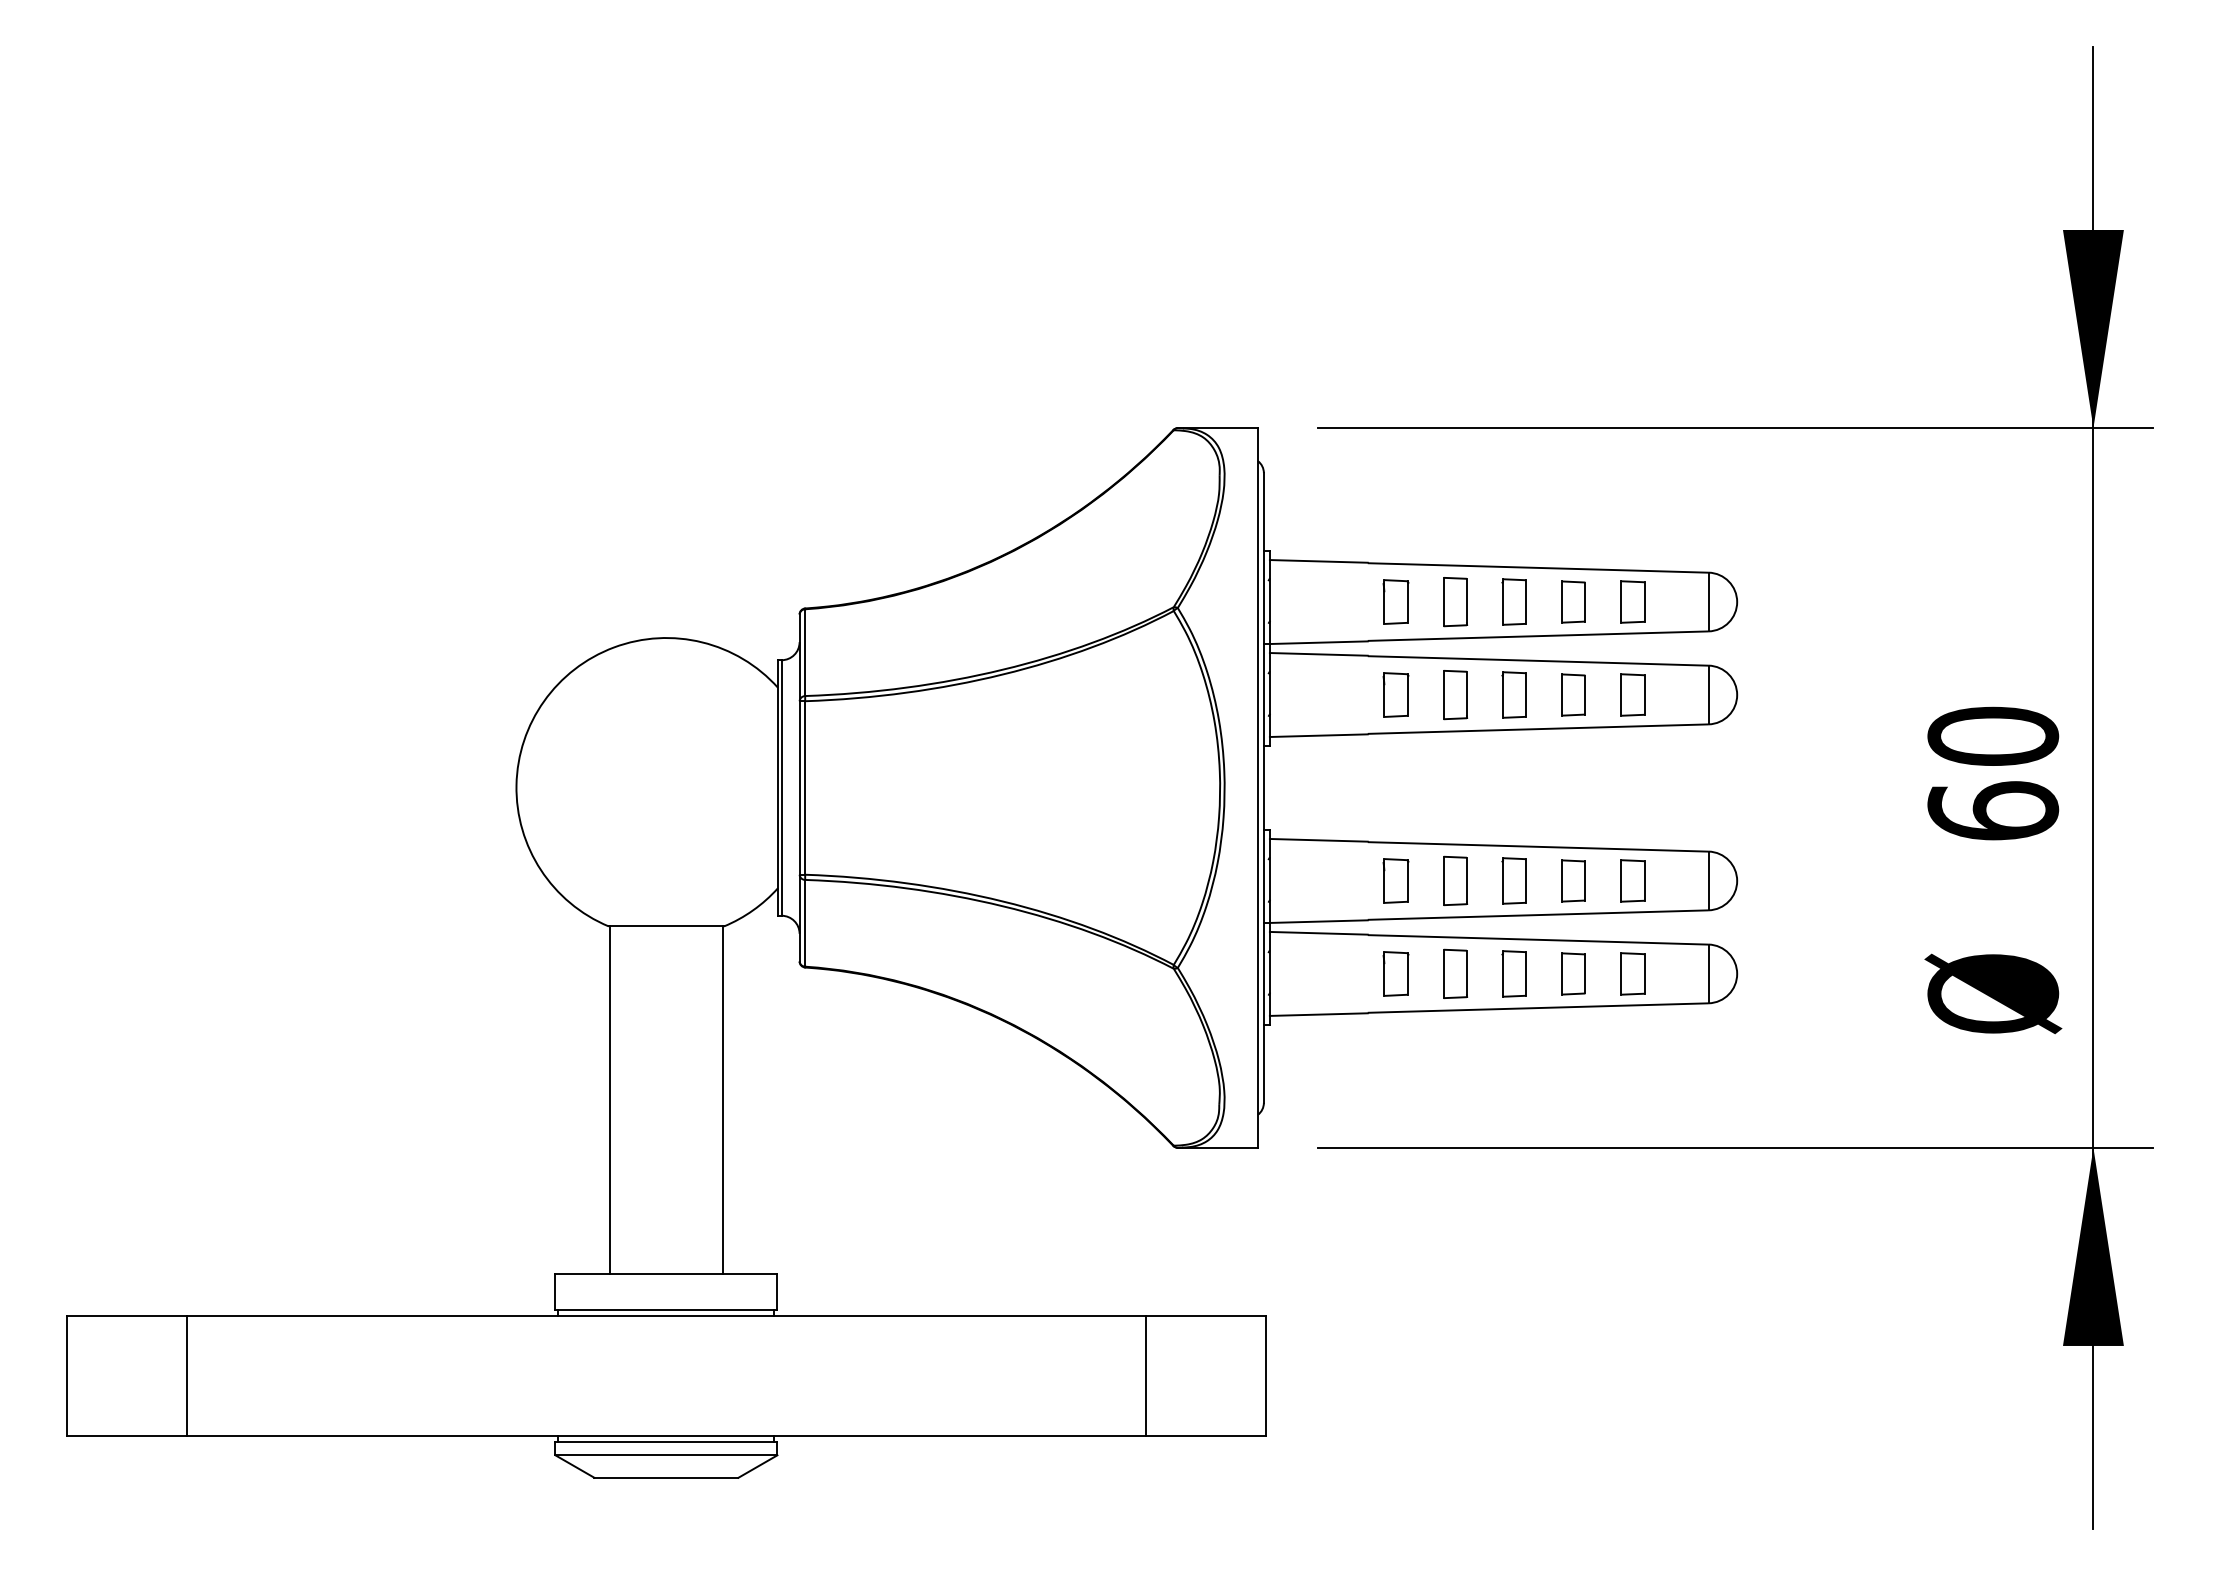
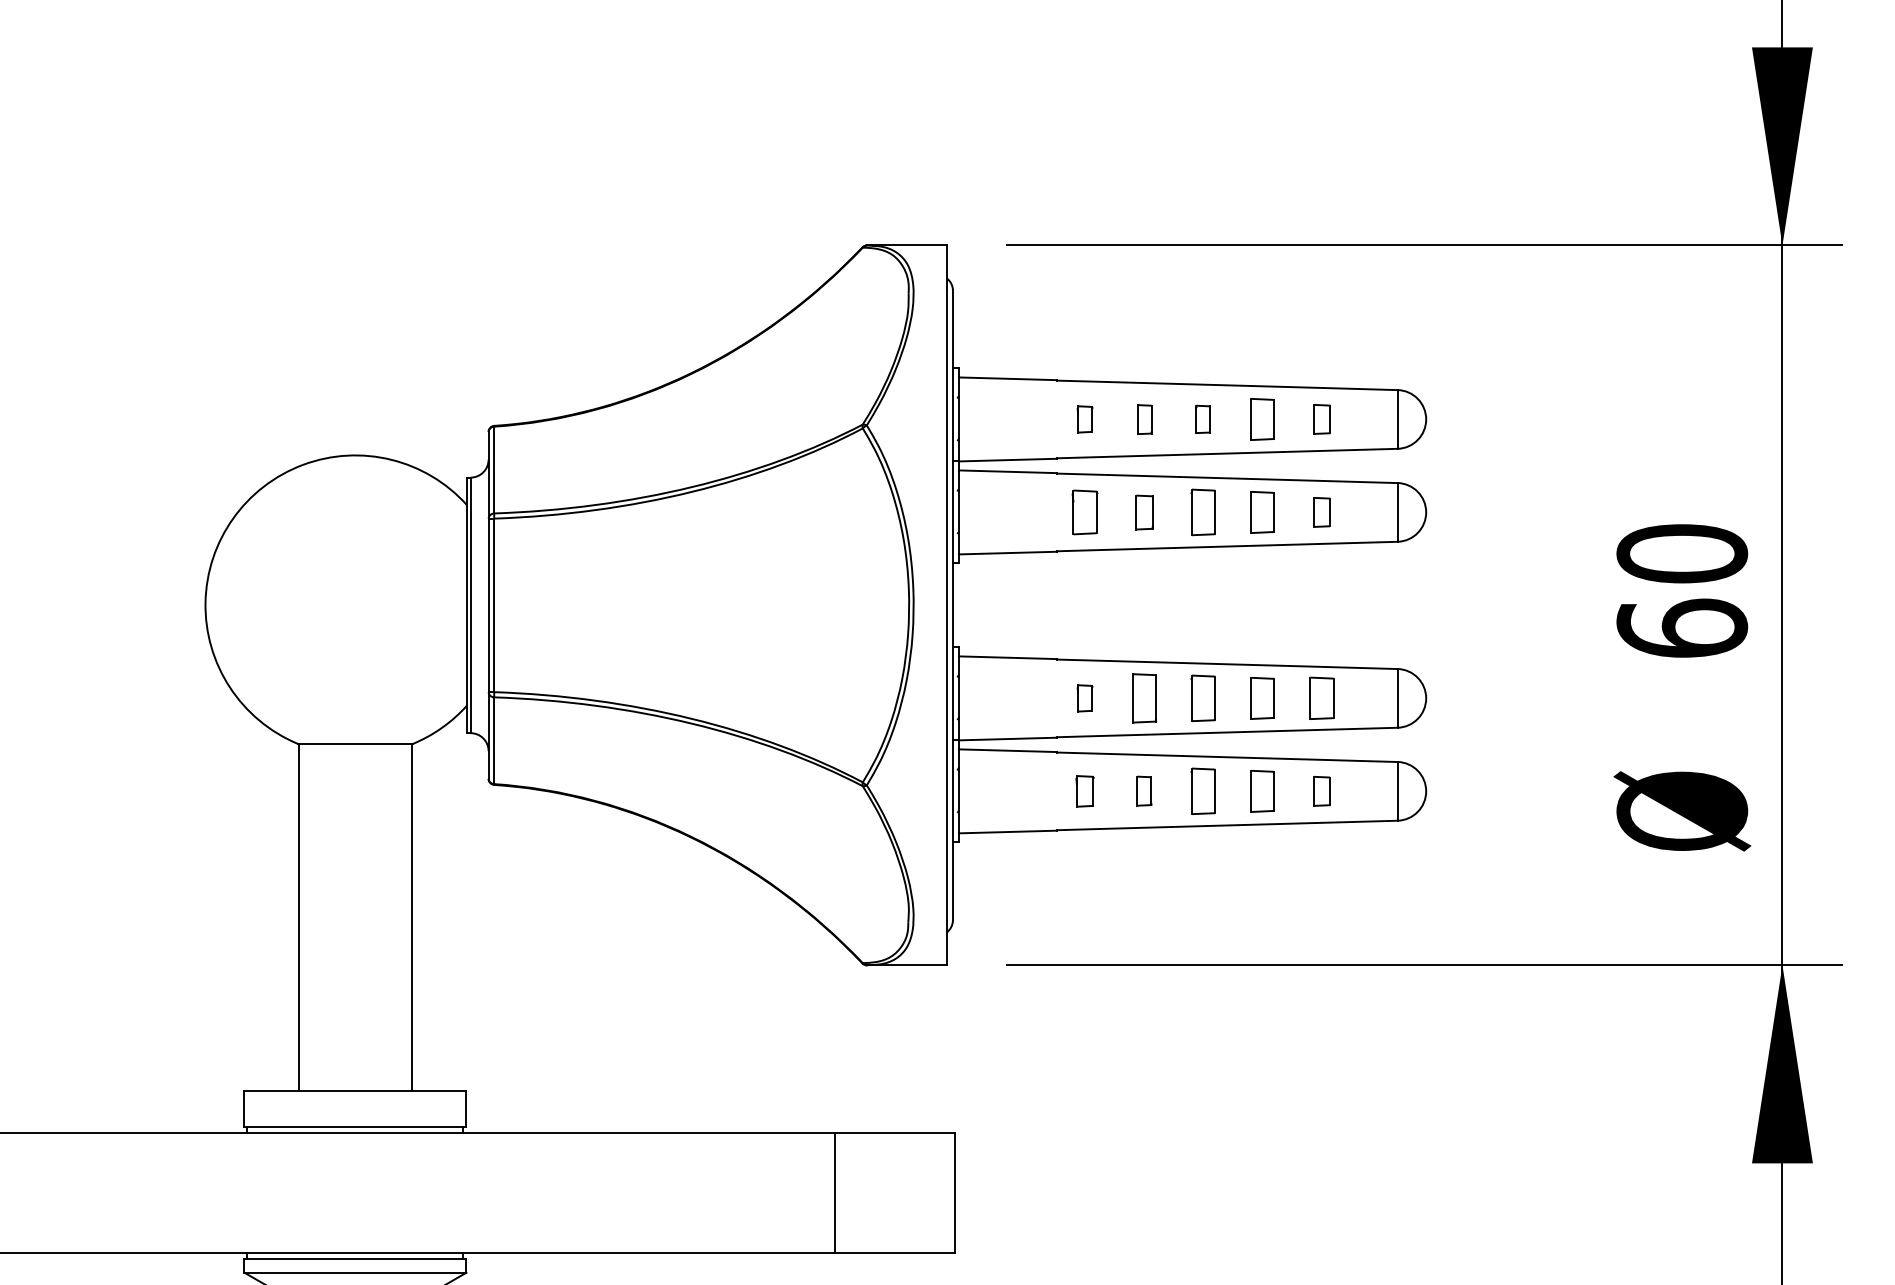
part: (1395, 601) -> (1084, 418), size x0.6
part: (1513, 601) -> (1202, 418), size x0.6
part: (1632, 601) -> (1321, 418), size x0.7
part: (1455, 602) -> (1144, 419), size x0.6
part: (1632, 694) -> (1321, 511), size x0.7
part: (1455, 695) -> (1144, 512), size x0.7
part: (1395, 880) -> (1084, 697), size x0.6
part: (1395, 973) -> (1084, 790), size x0.7
part: (1455, 973) -> (1144, 790), size x0.6
part: (1632, 973) -> (1321, 790), size x0.7

